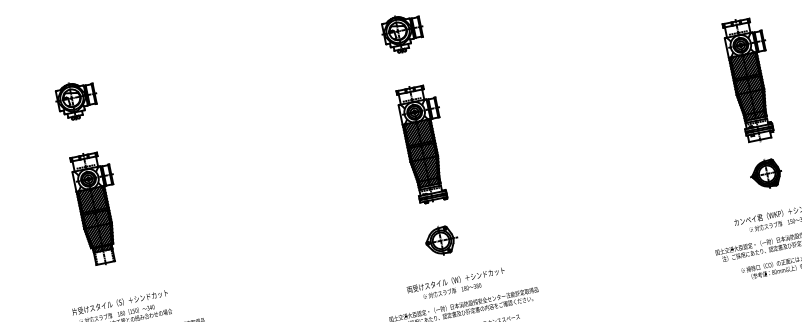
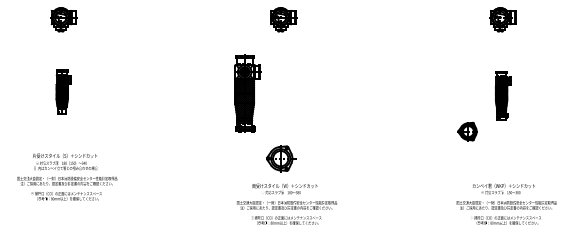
part: (752, 79) -> (503, 95), size x0.6
part: (425, 143) -> (247, 93), moved
part: (765, 173) -> (467, 131), moved
part: (98, 207) -> (63, 91), size x0.6
part: (440, 240) -> (280, 158), size x1.4

